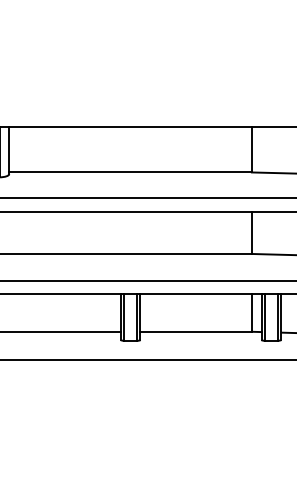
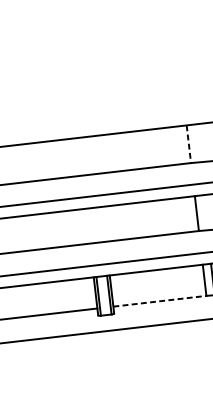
line: (251, 149) -> (188, 143), solid -> dashed
line: (196, 331) -> (160, 300), solid -> dashed

